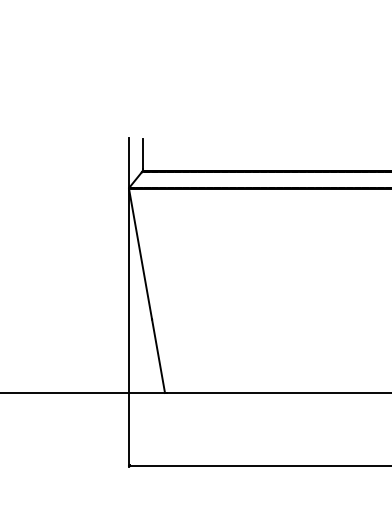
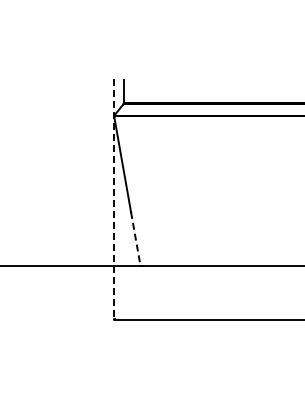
line: (129, 302) -> (114, 199), solid -> dashed
line: (158, 356) -> (135, 239), solid -> dashed

